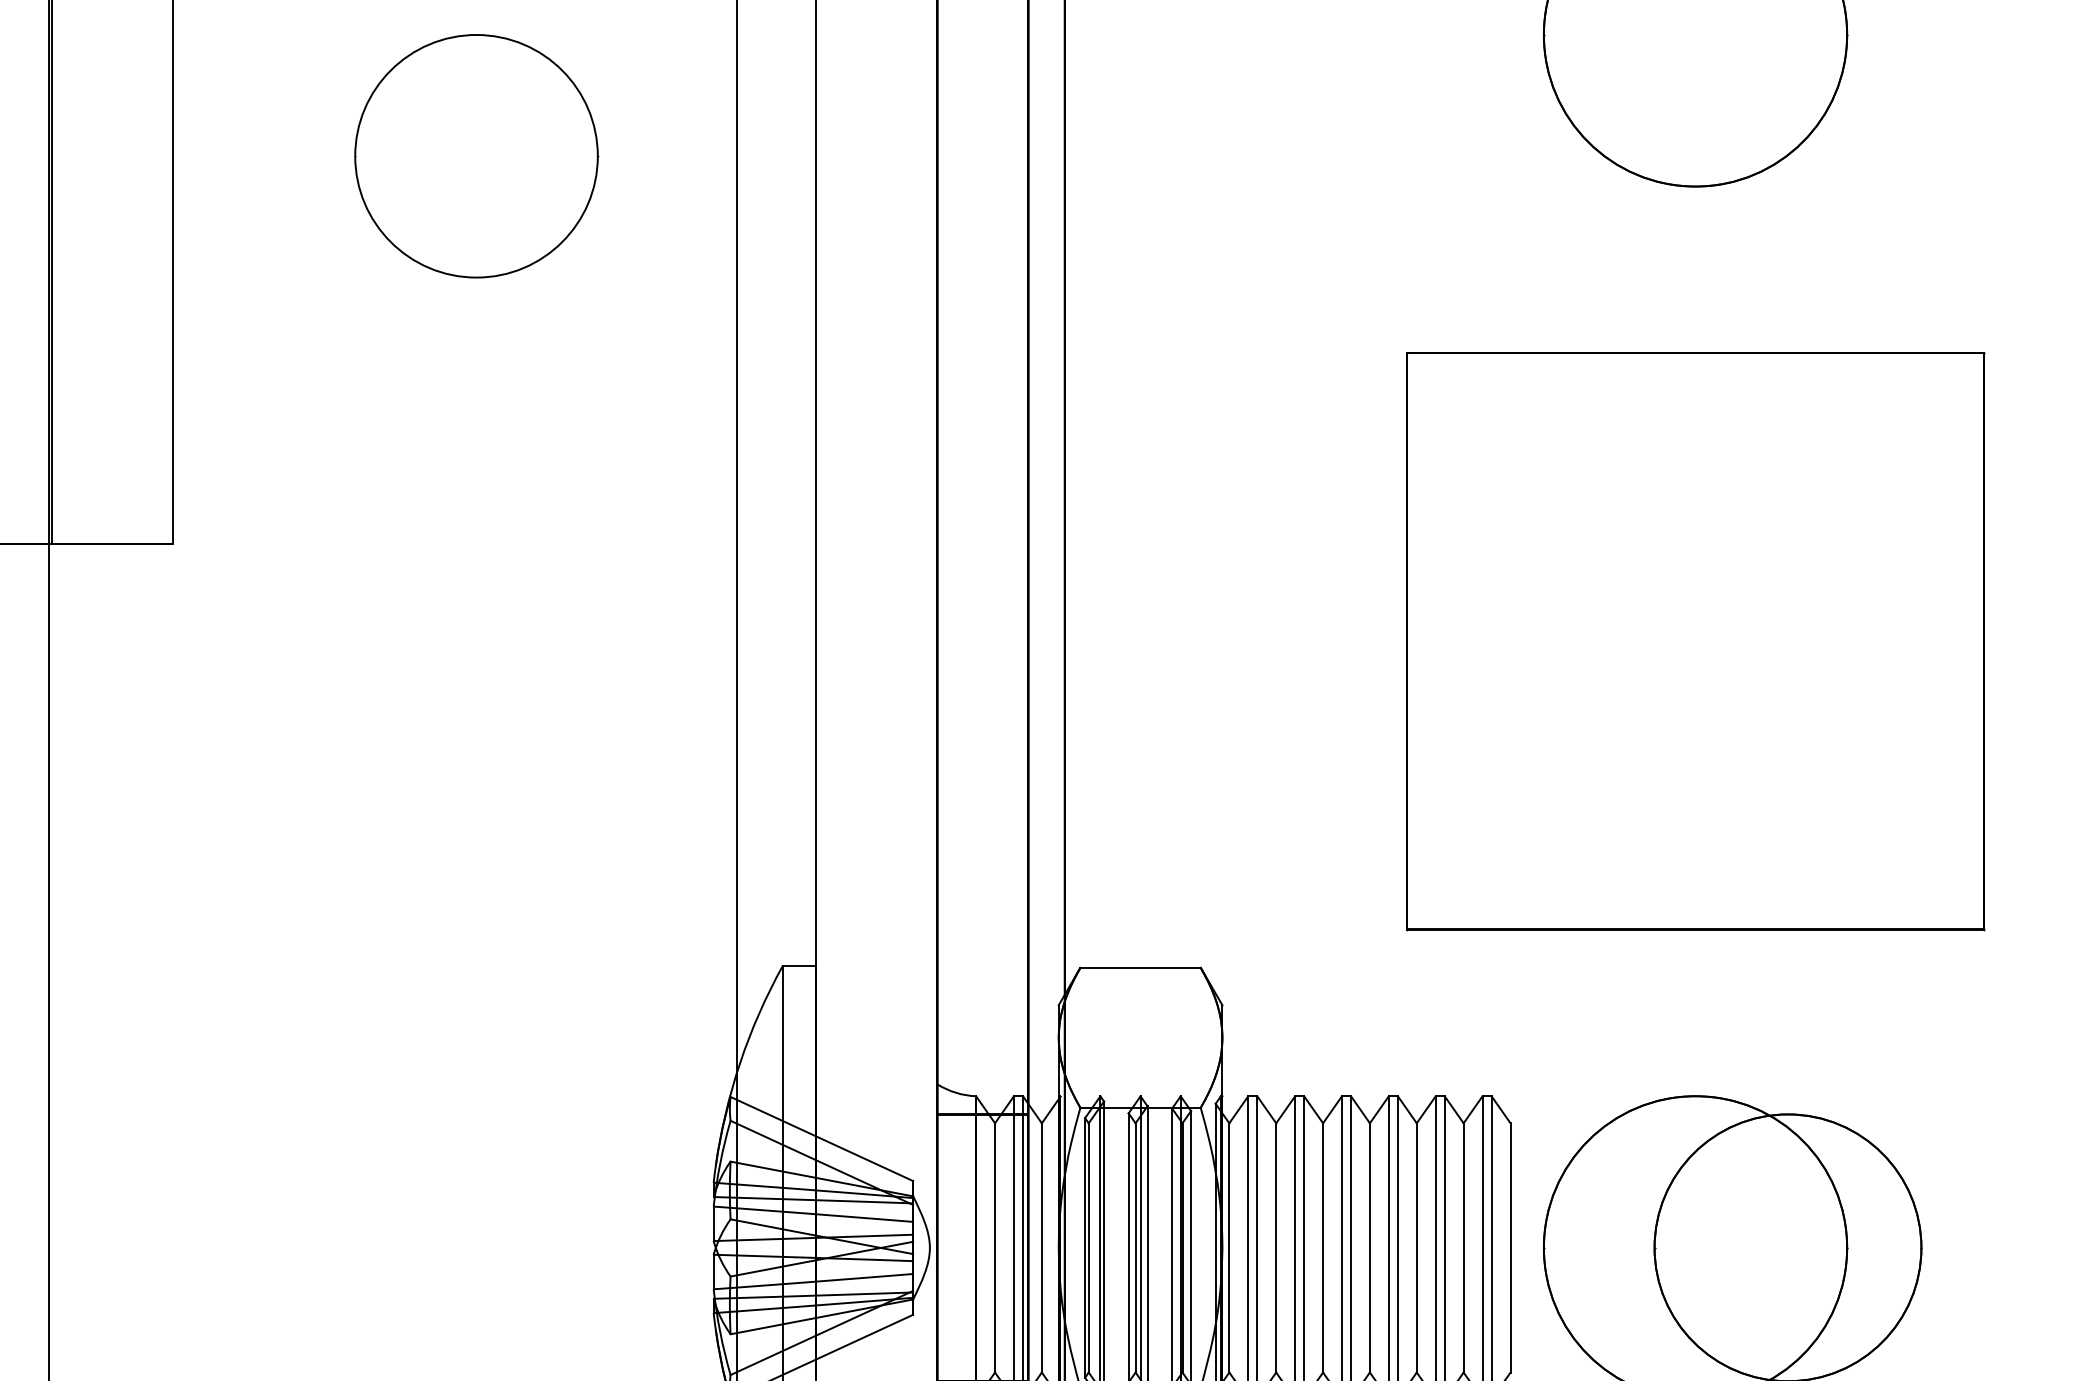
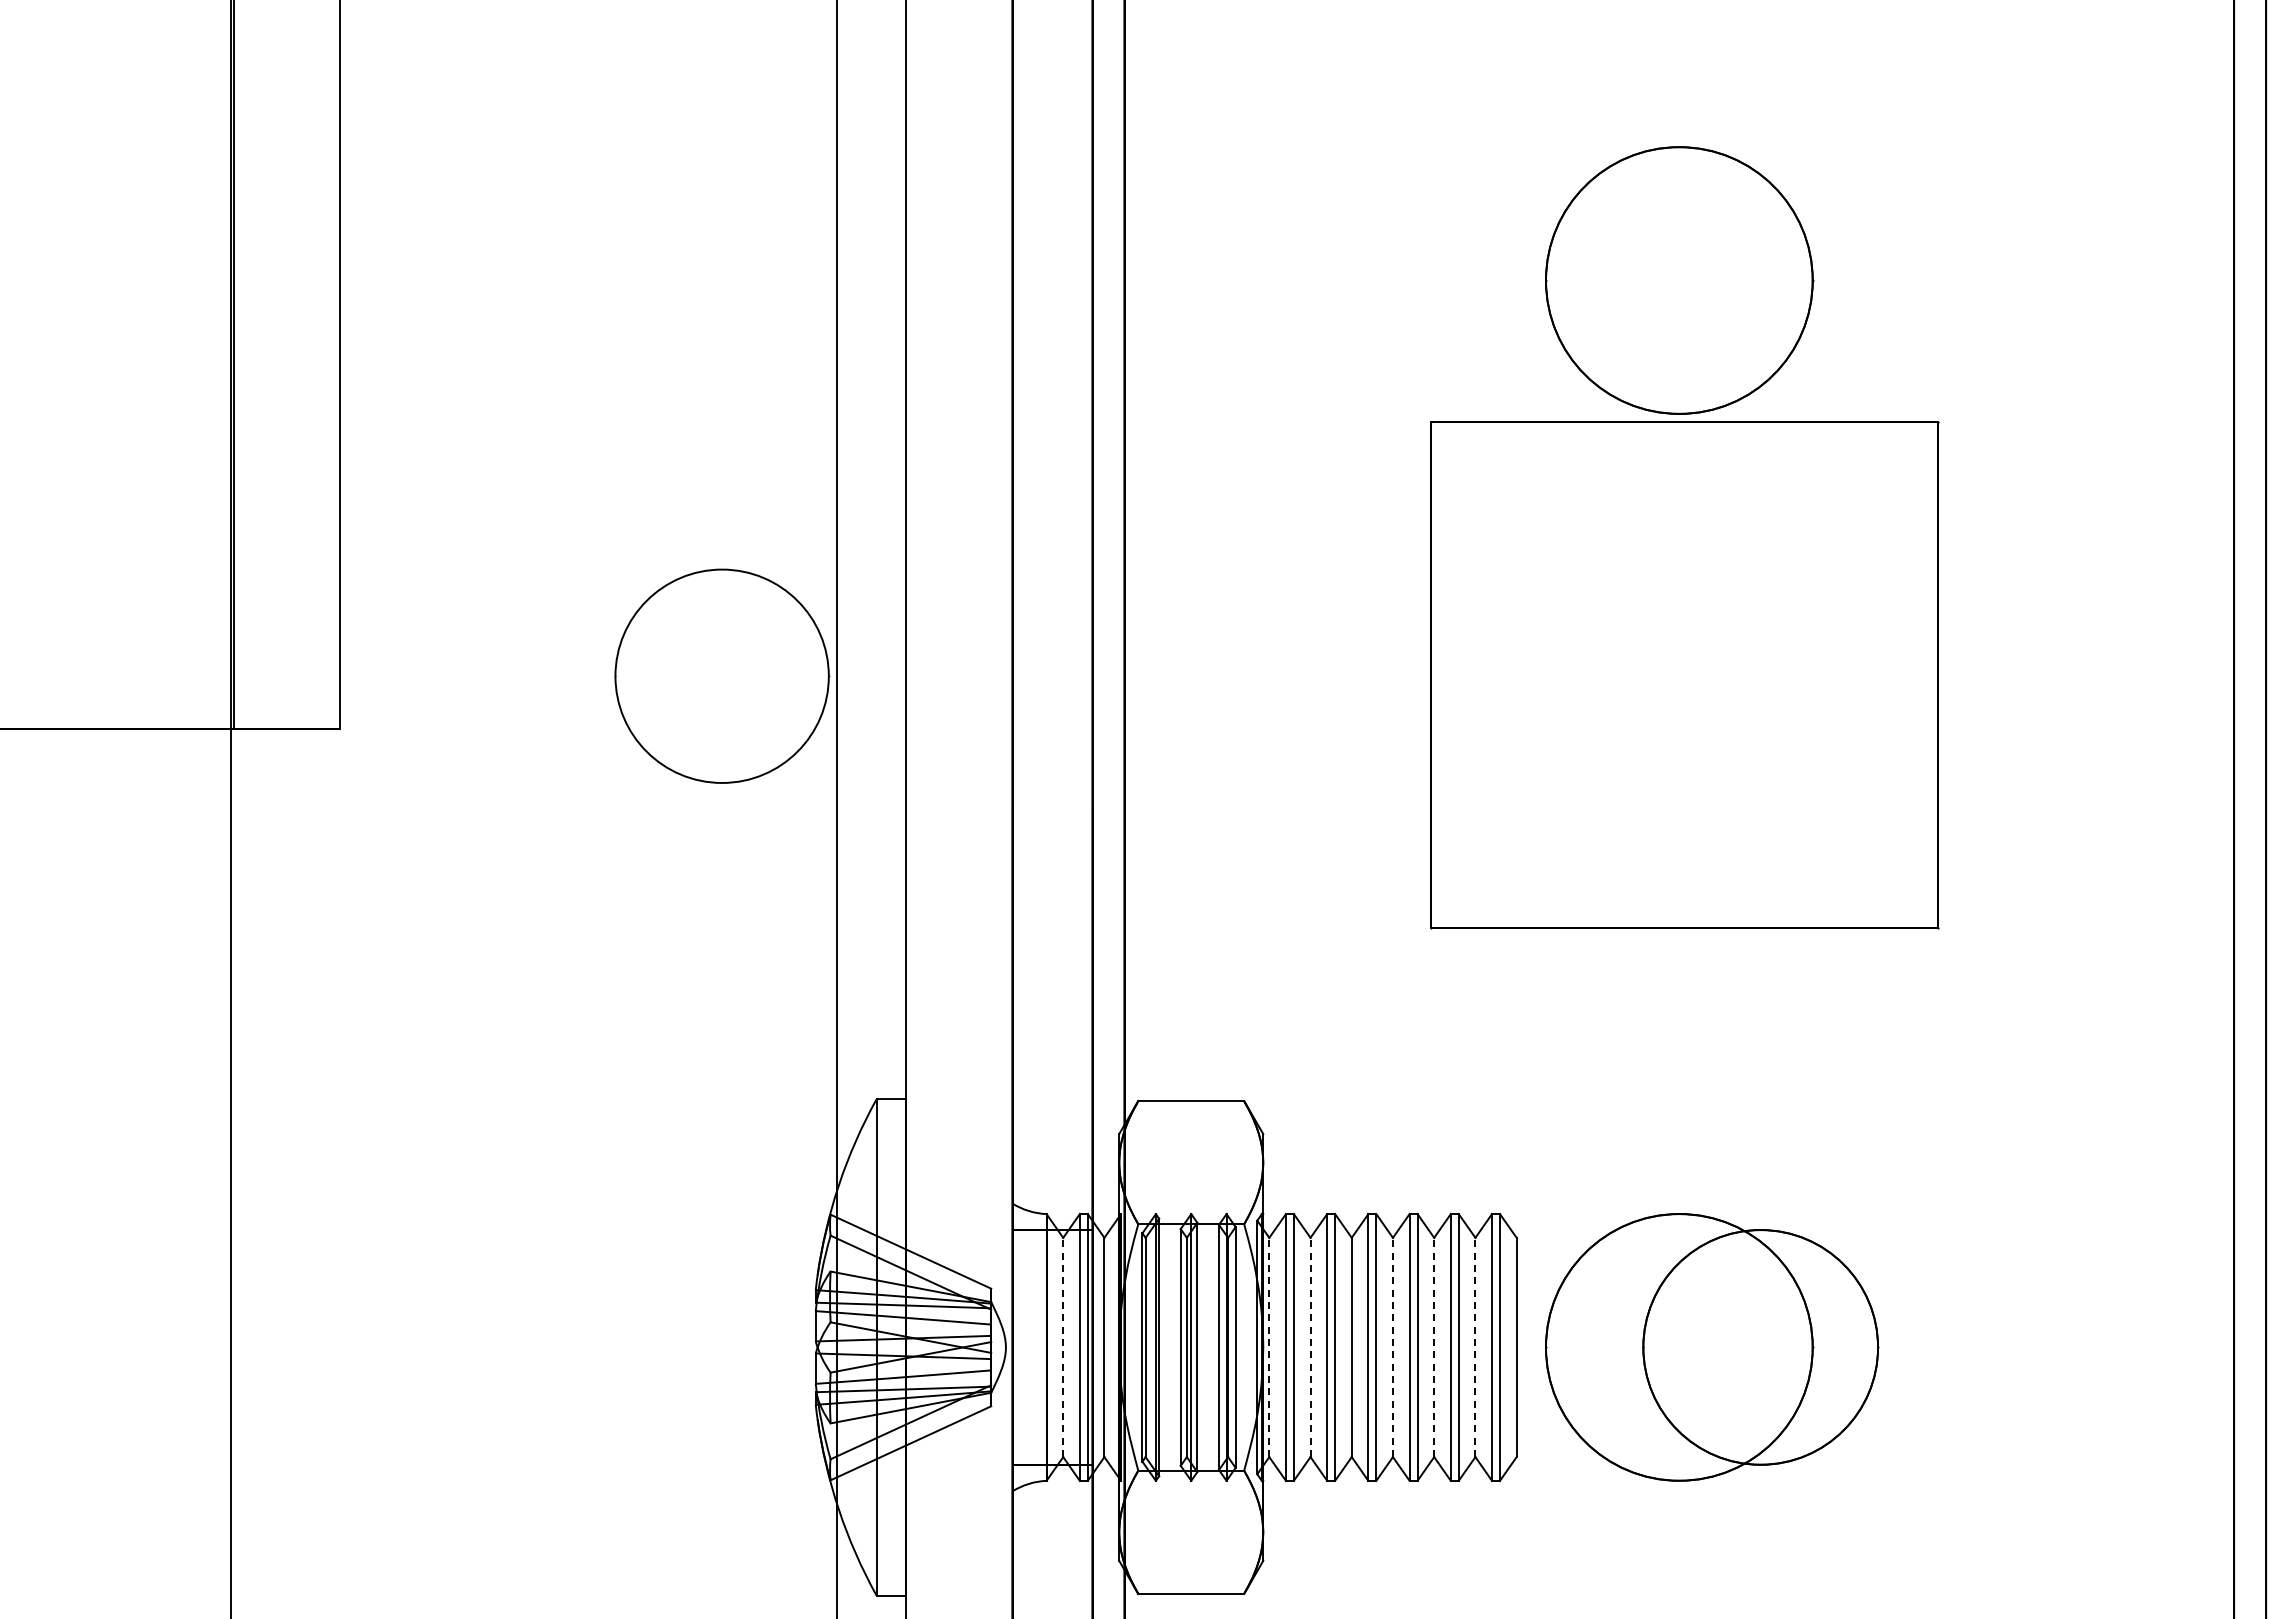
part: (476, 155) -> (722, 675), moved
part: (1695, 641) -> (1684, 675), moved
line: (995, 1247) -> (1063, 1347), solid -> dashed
line: (1229, 1247) -> (1269, 1347), solid -> dashed
line: (1276, 1247) -> (1310, 1347), solid -> dashed
line: (1369, 1247) -> (1392, 1347), solid -> dashed
line: (1417, 1247) -> (1434, 1347), solid -> dashed
line: (1463, 1247) -> (1475, 1347), solid -> dashed

